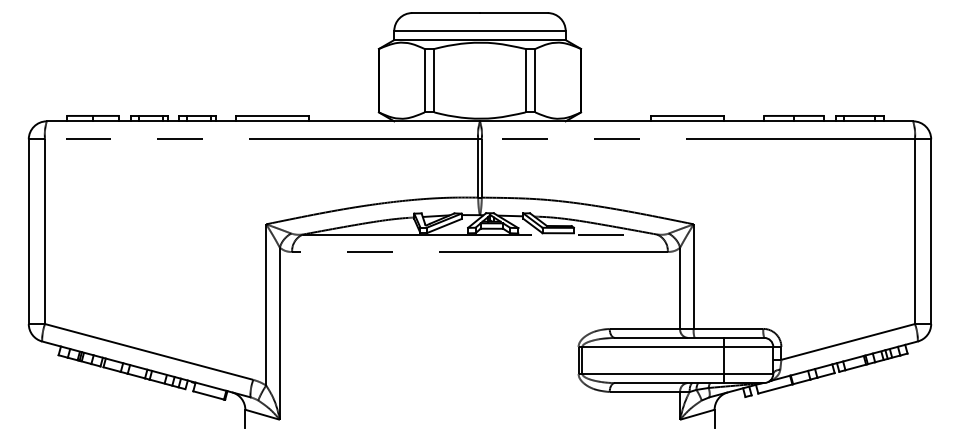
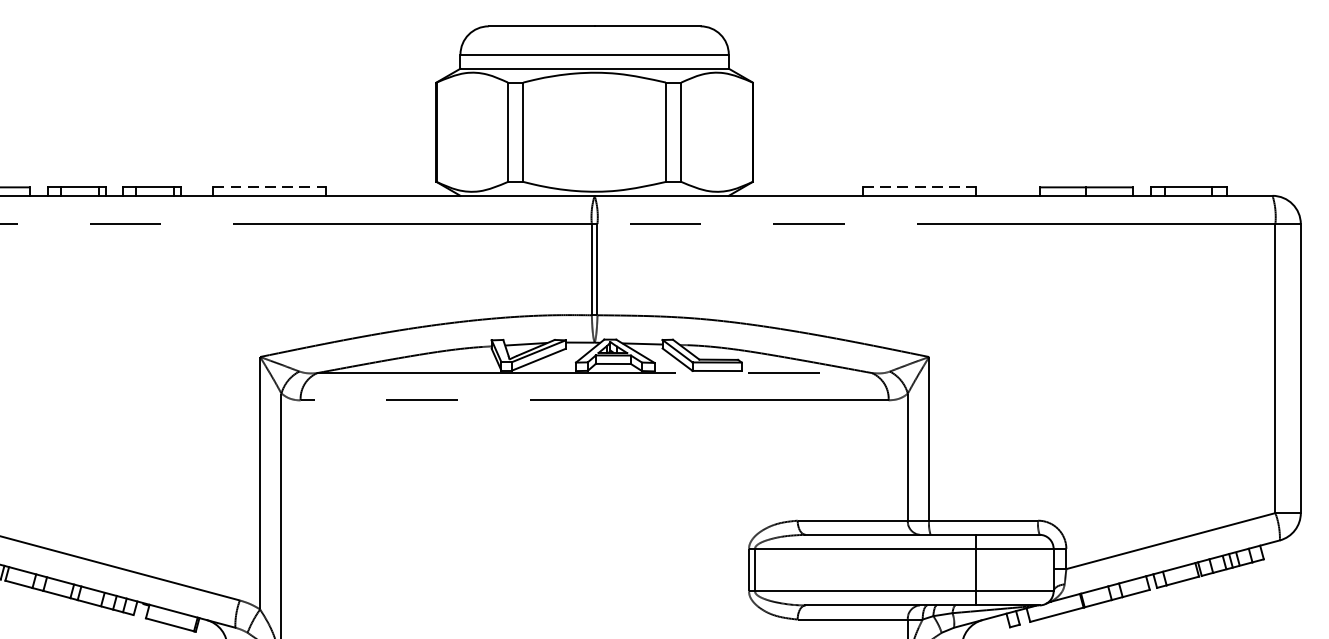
line: (272, 115) -> (269, 186), solid -> dashed
line: (688, 115) -> (920, 186), solid -> dashed

